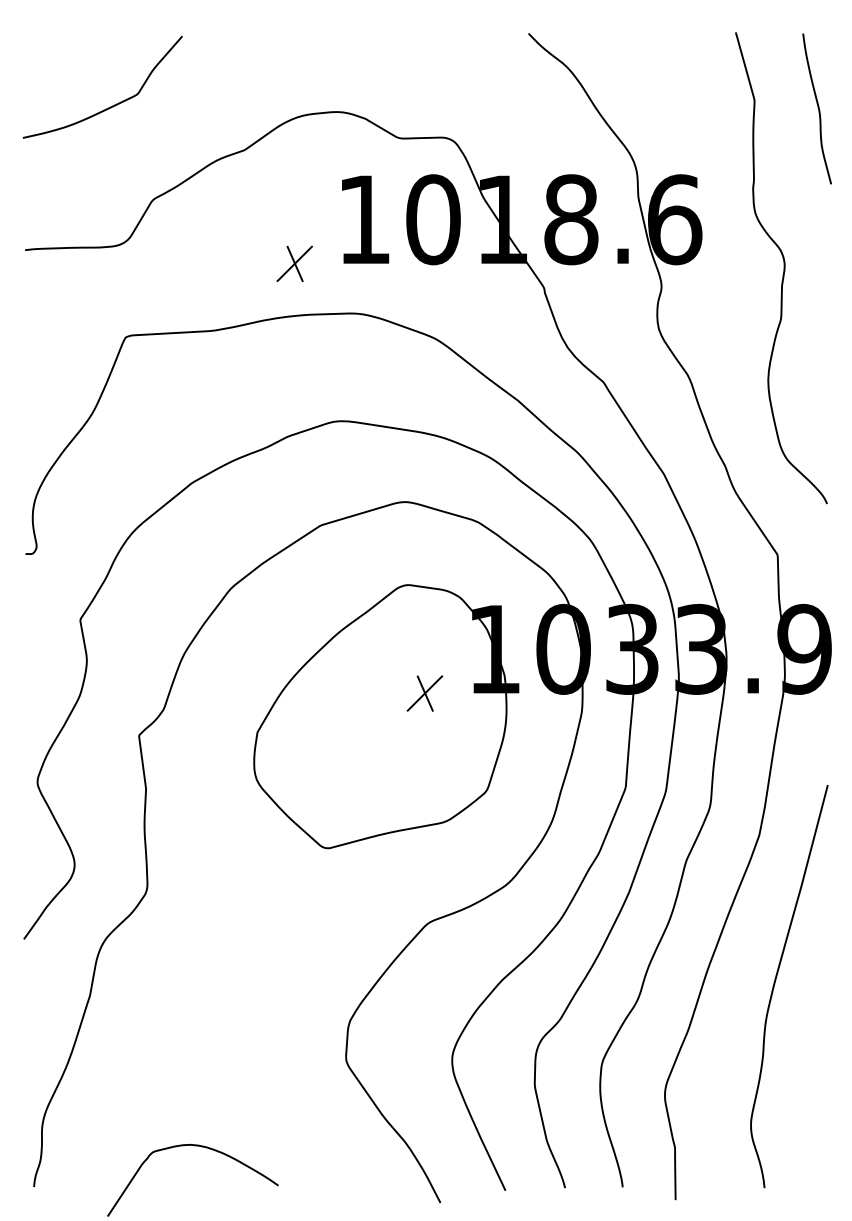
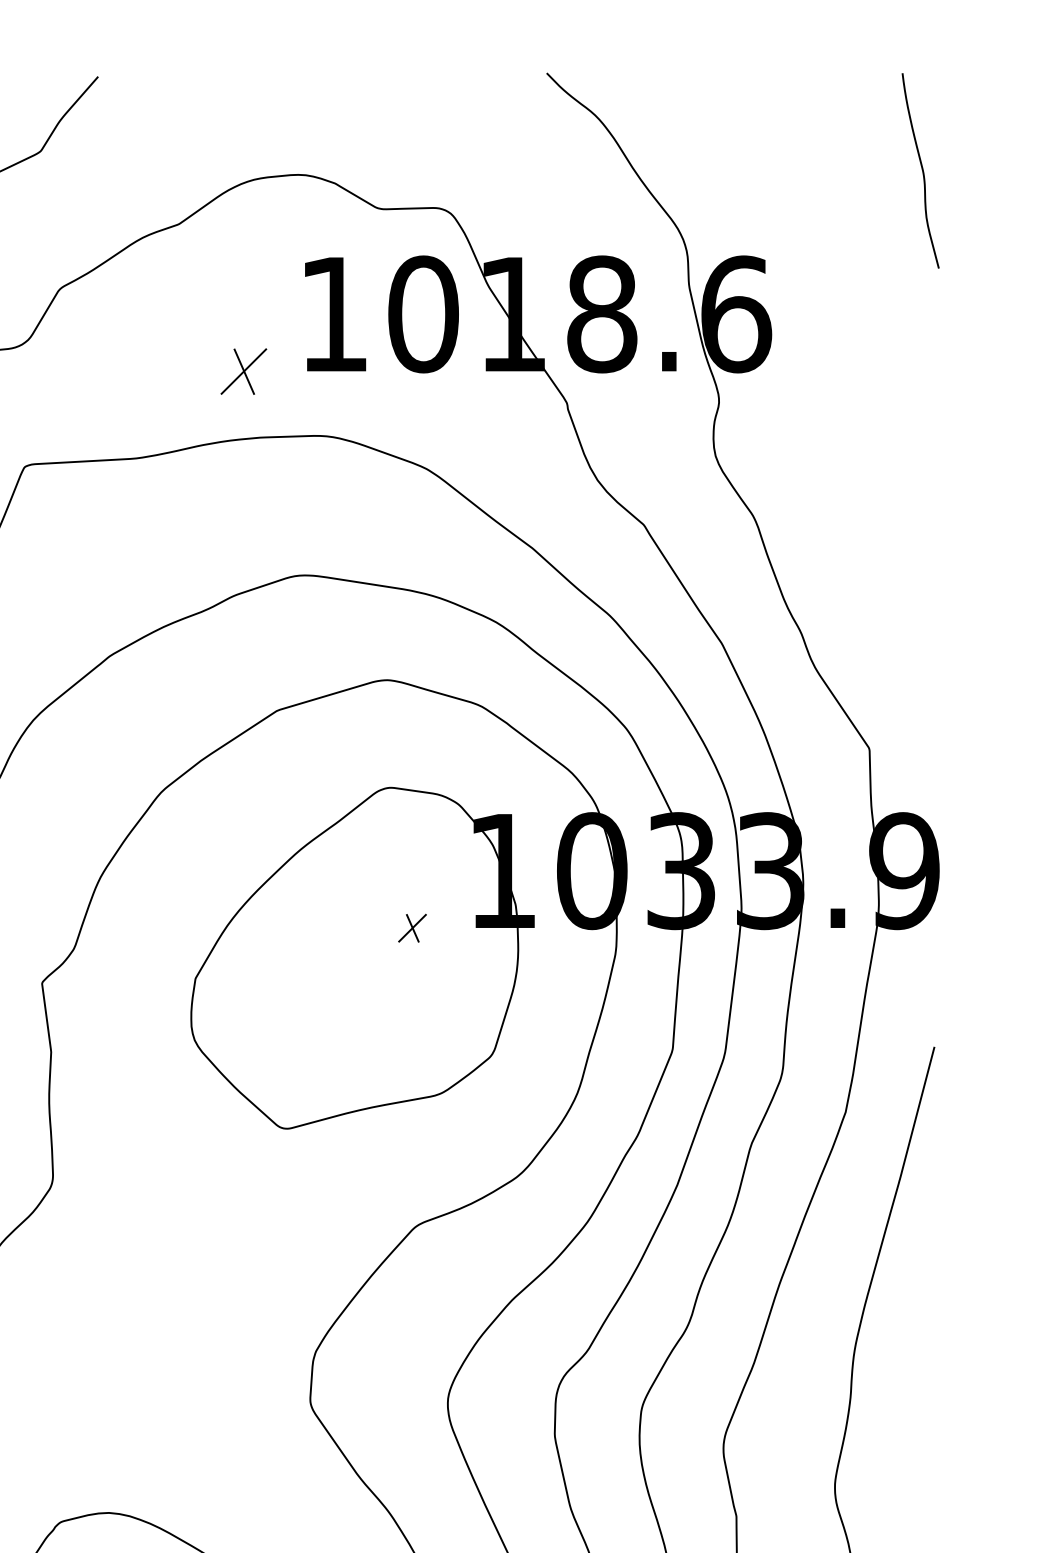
curve: (783, 268) -> (877, 377), removed
part: (424, 693) -> (411, 928), size x0.6

